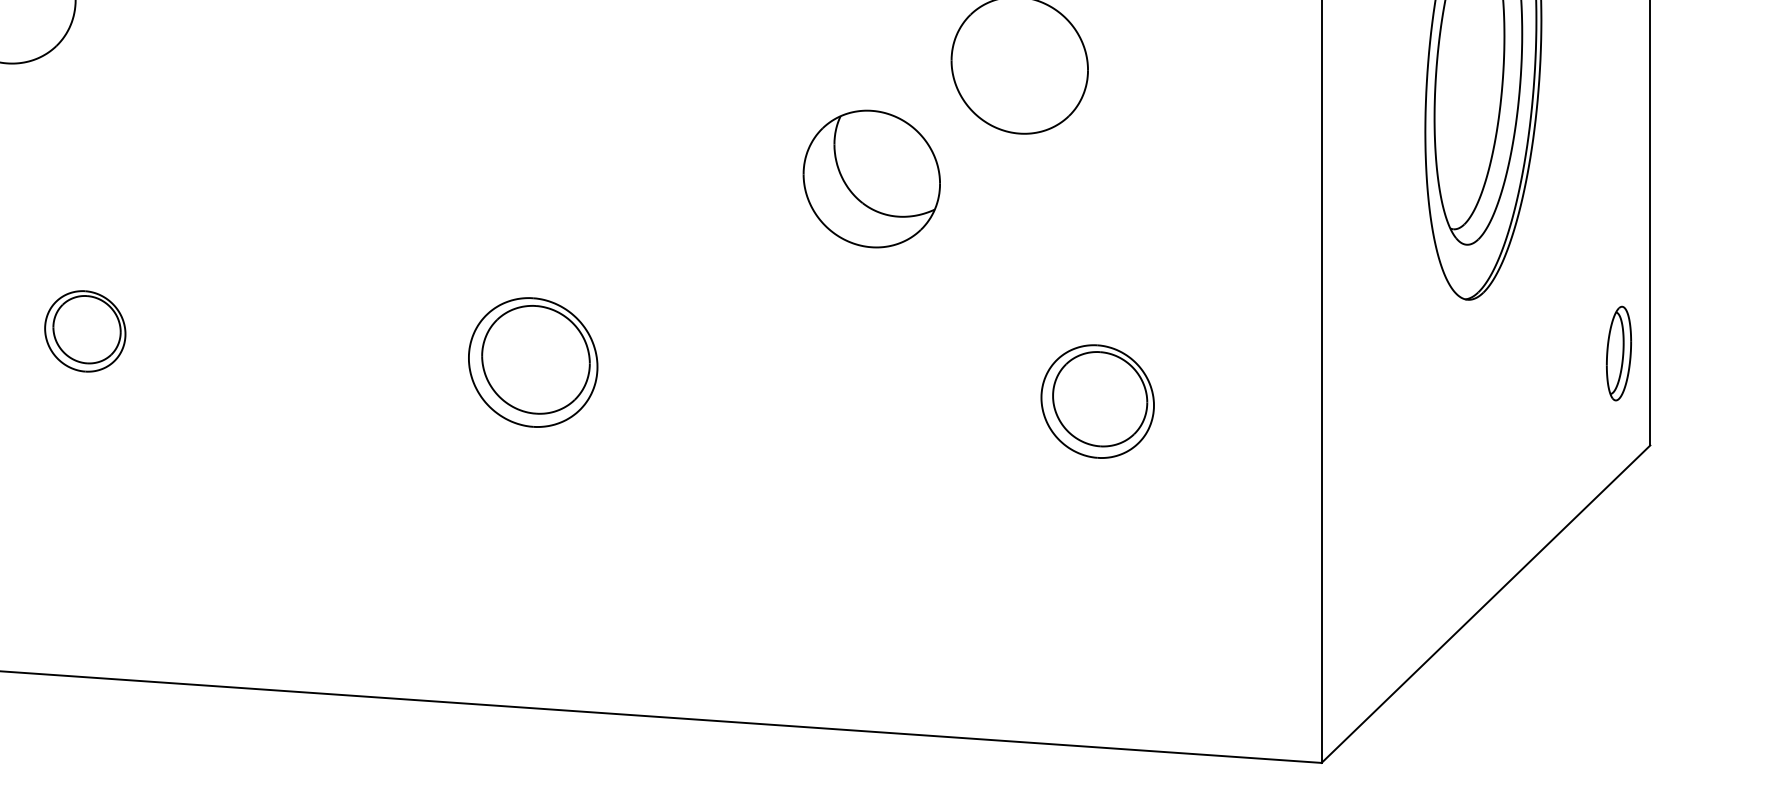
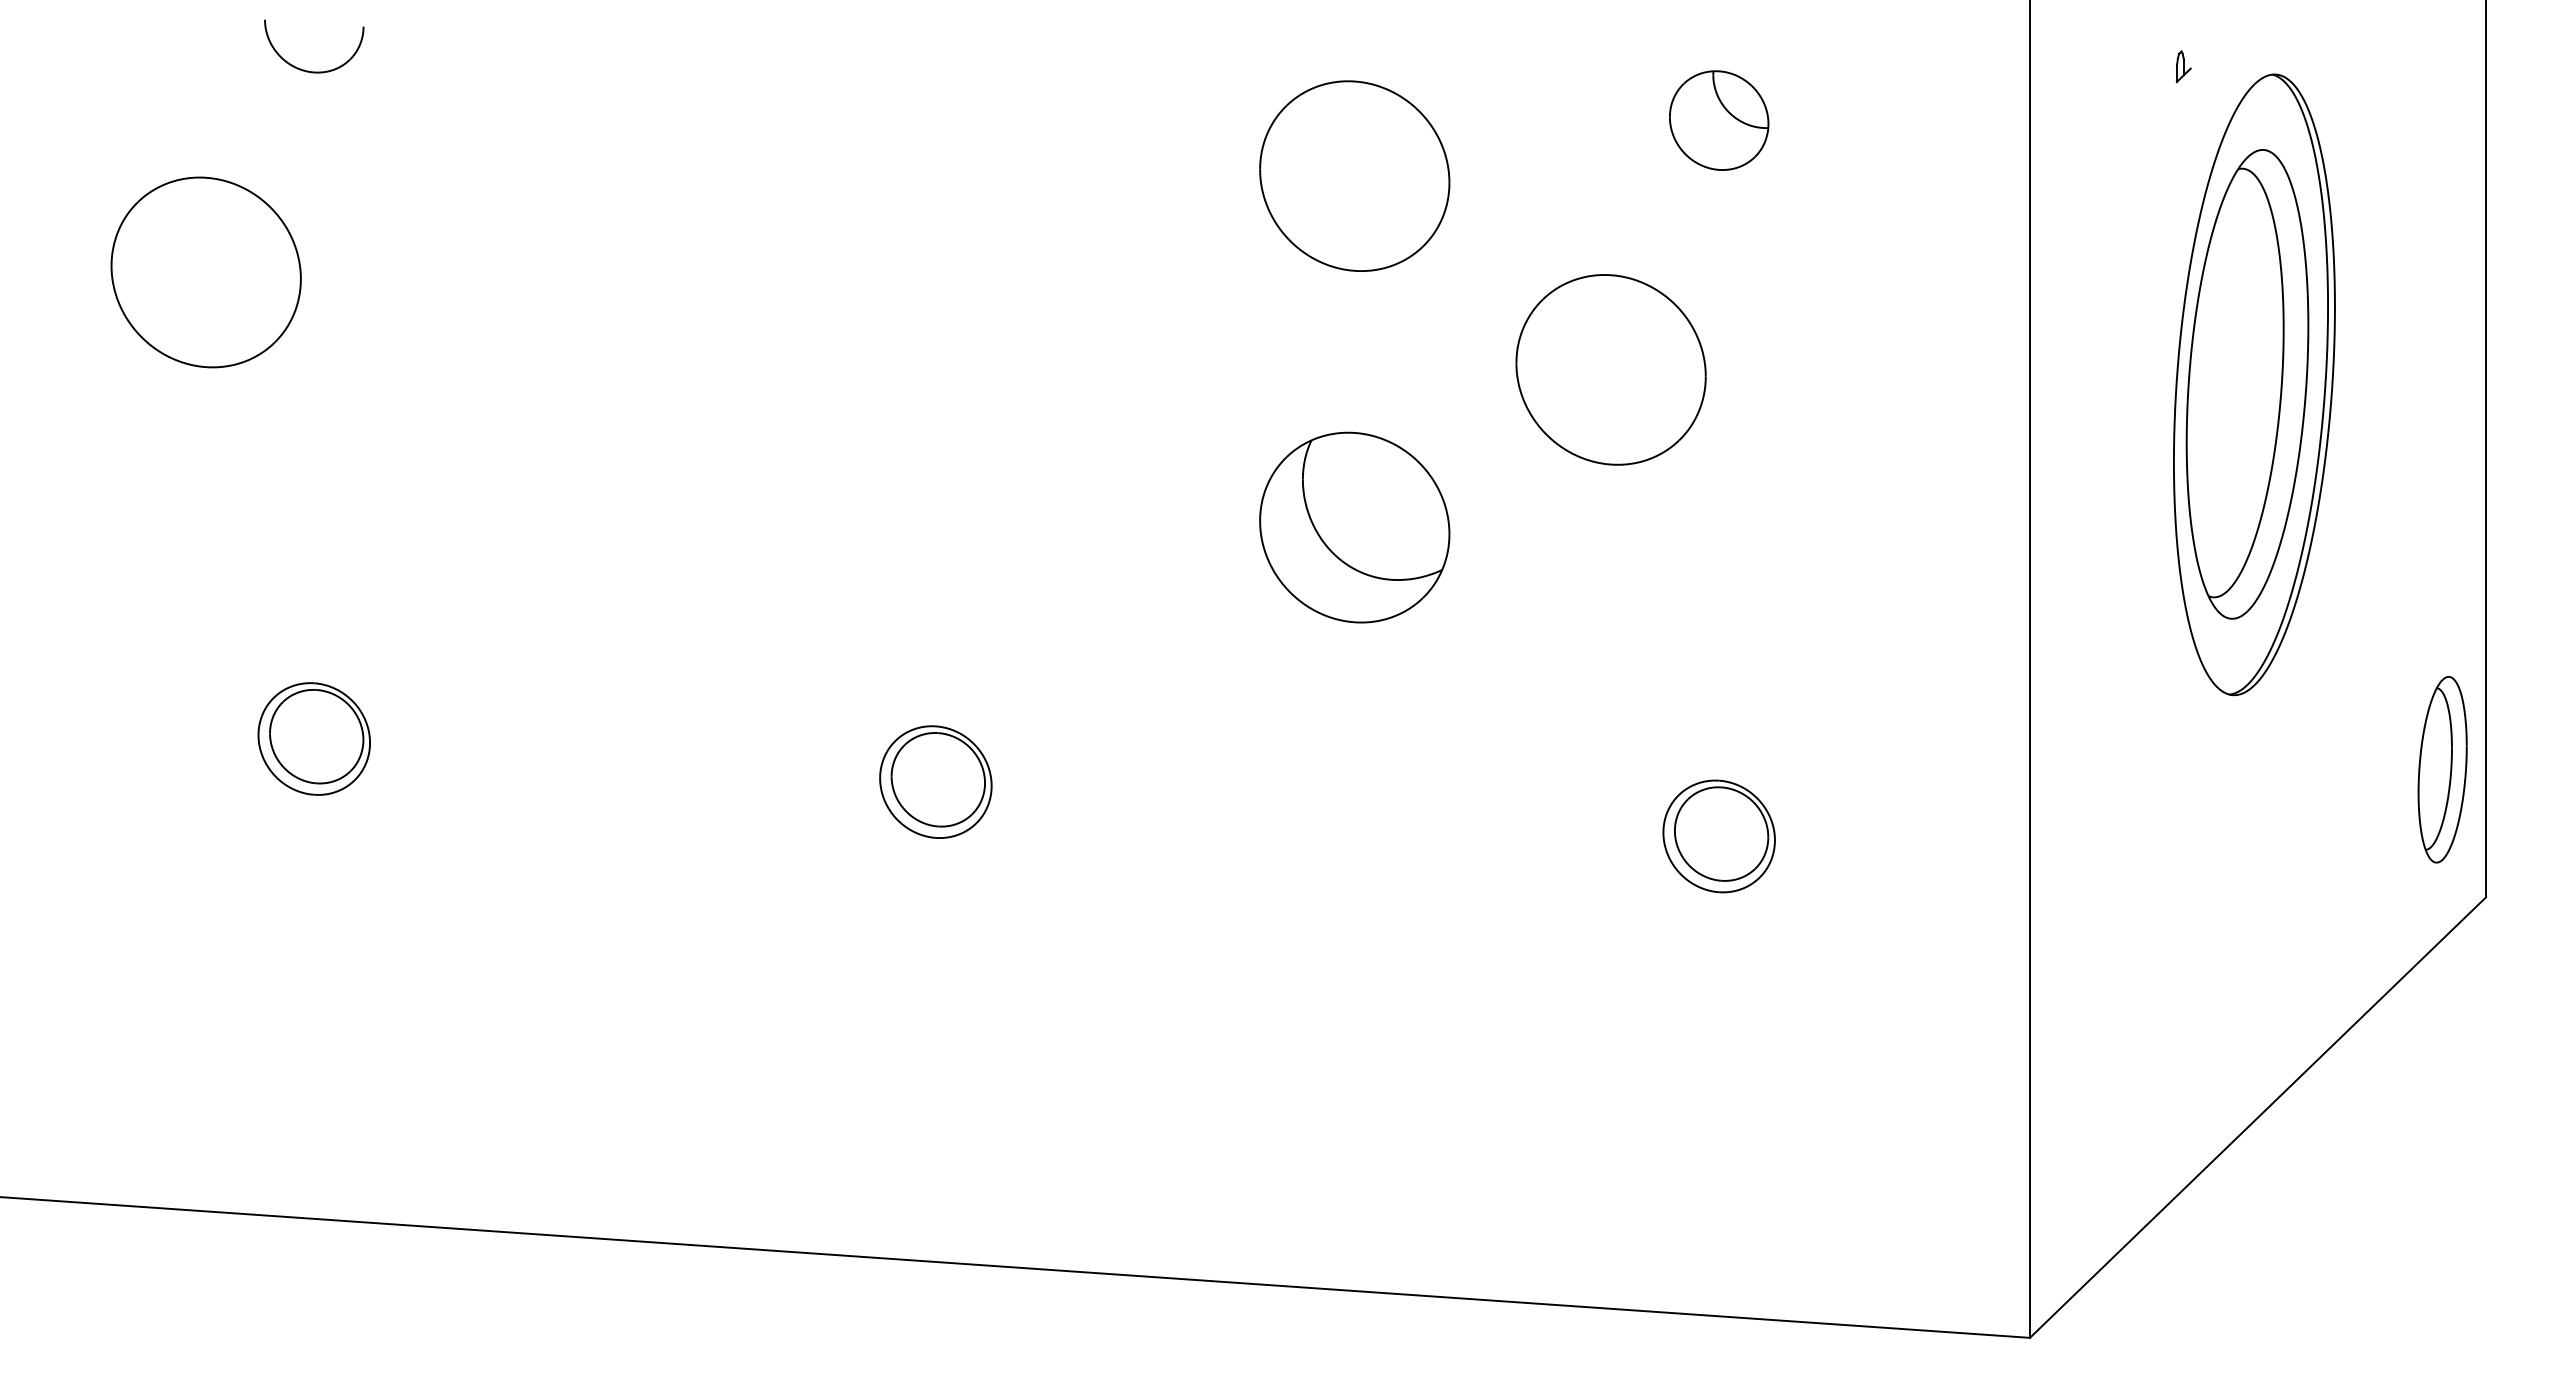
part: (871, 178) -> (1354, 527), moved
part: (1618, 353) -> (2442, 769), size x1.43
part: (532, 362) -> (935, 781), size x0.62
part: (1097, 401) -> (1718, 836), size x0.71

